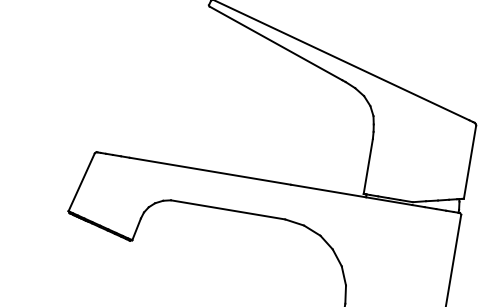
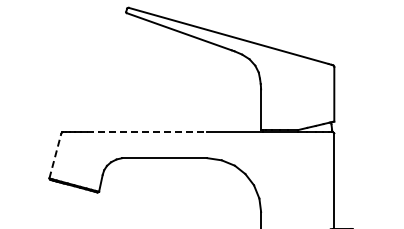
line: (210, 171) -> (147, 132), solid -> dashed
line: (81, 181) -> (55, 155), solid -> dashed

